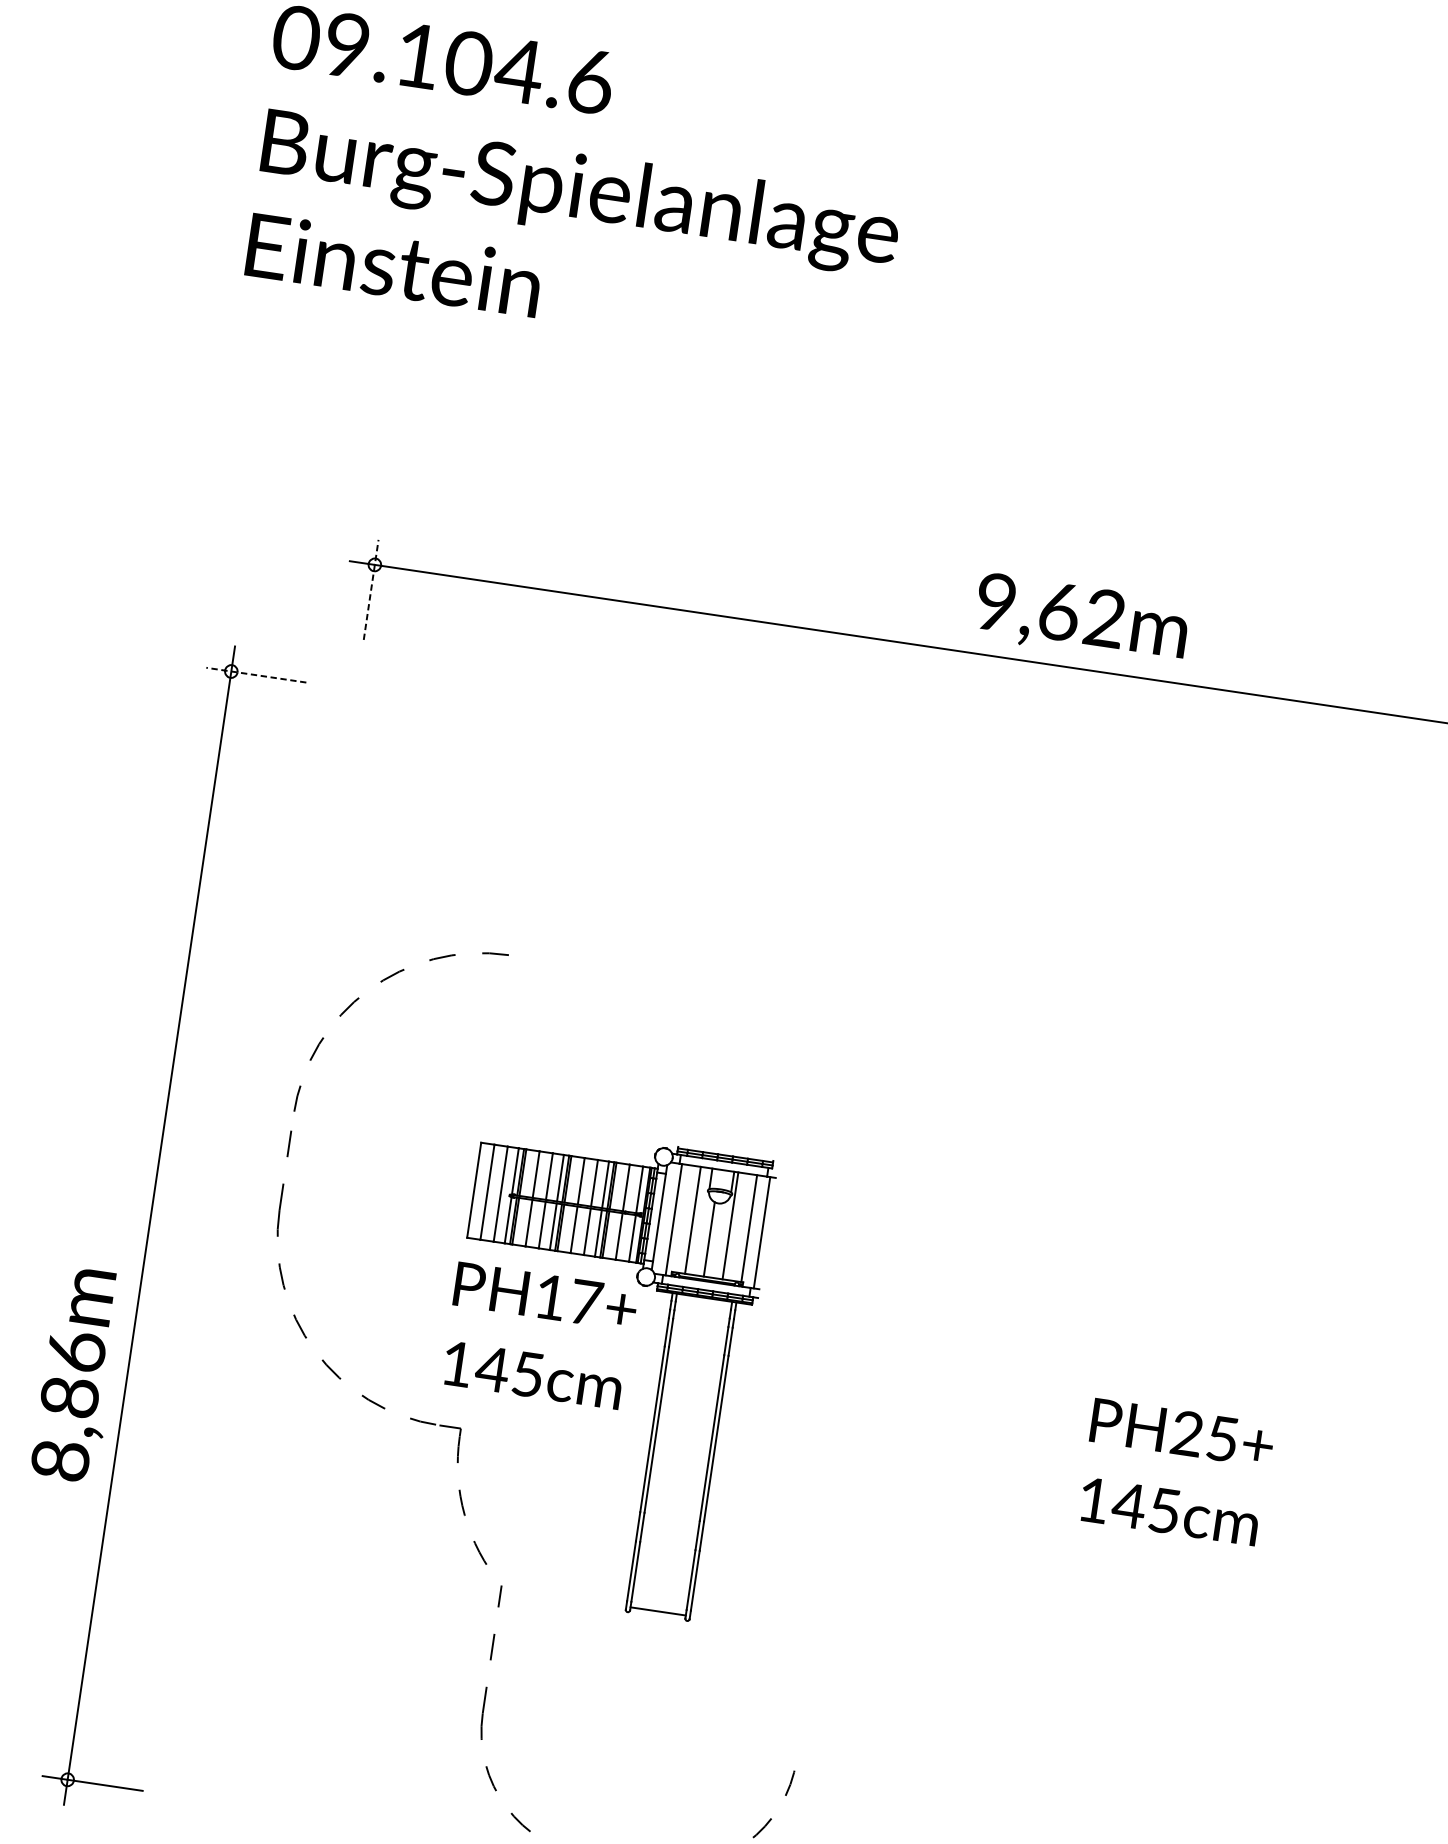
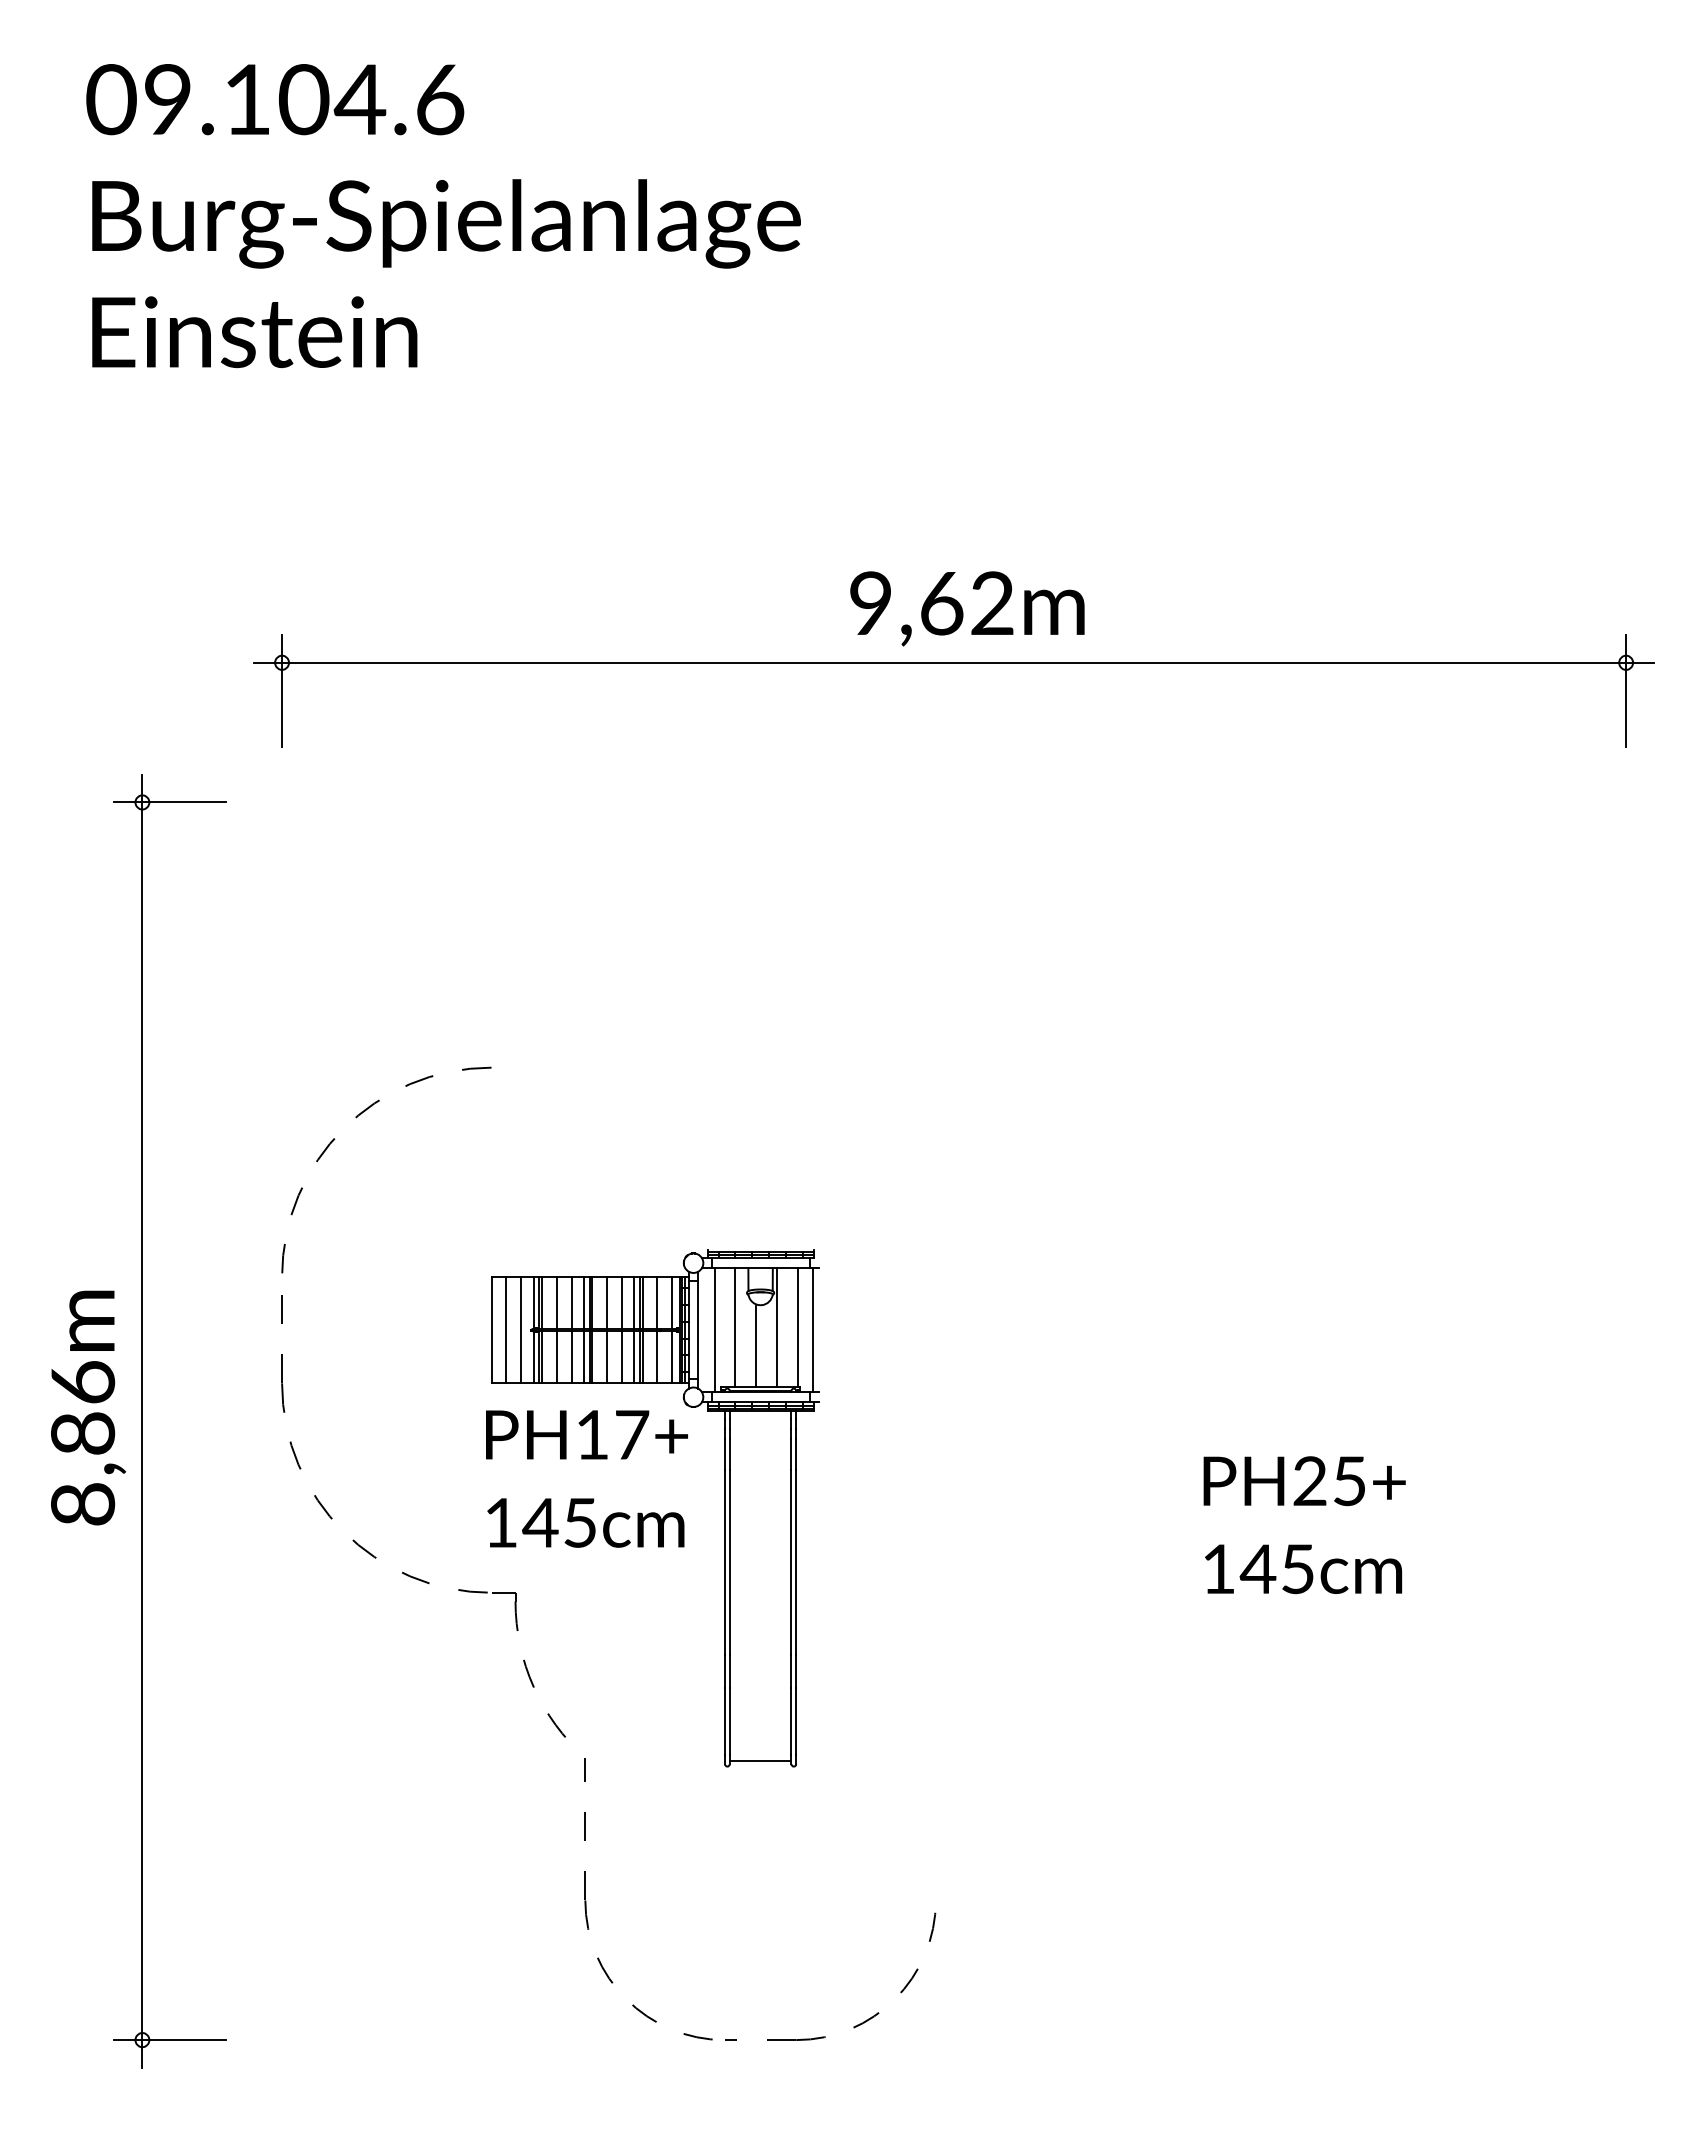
line: (371, 589) -> (282, 690), dashed -> solid
text: (1081, 619) -> (967, 608), moved
line: (256, 675) -> (170, 802), dashed -> solid
text: (78, 1374) -> (88, 1407), moved

